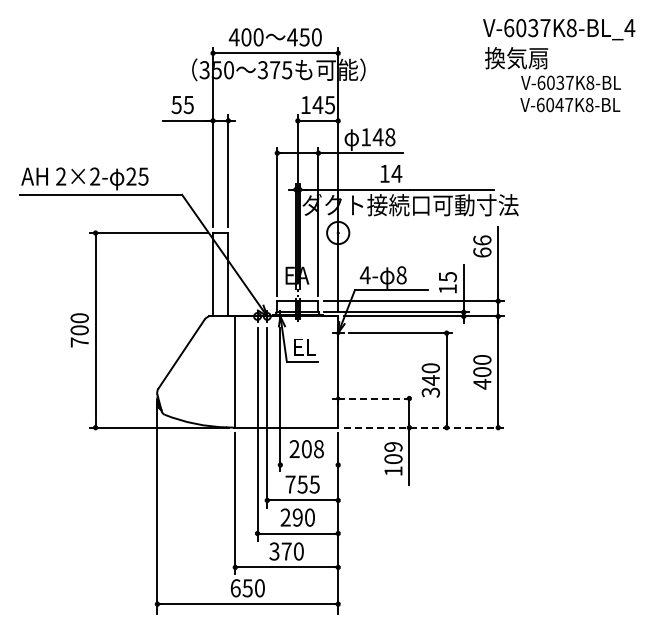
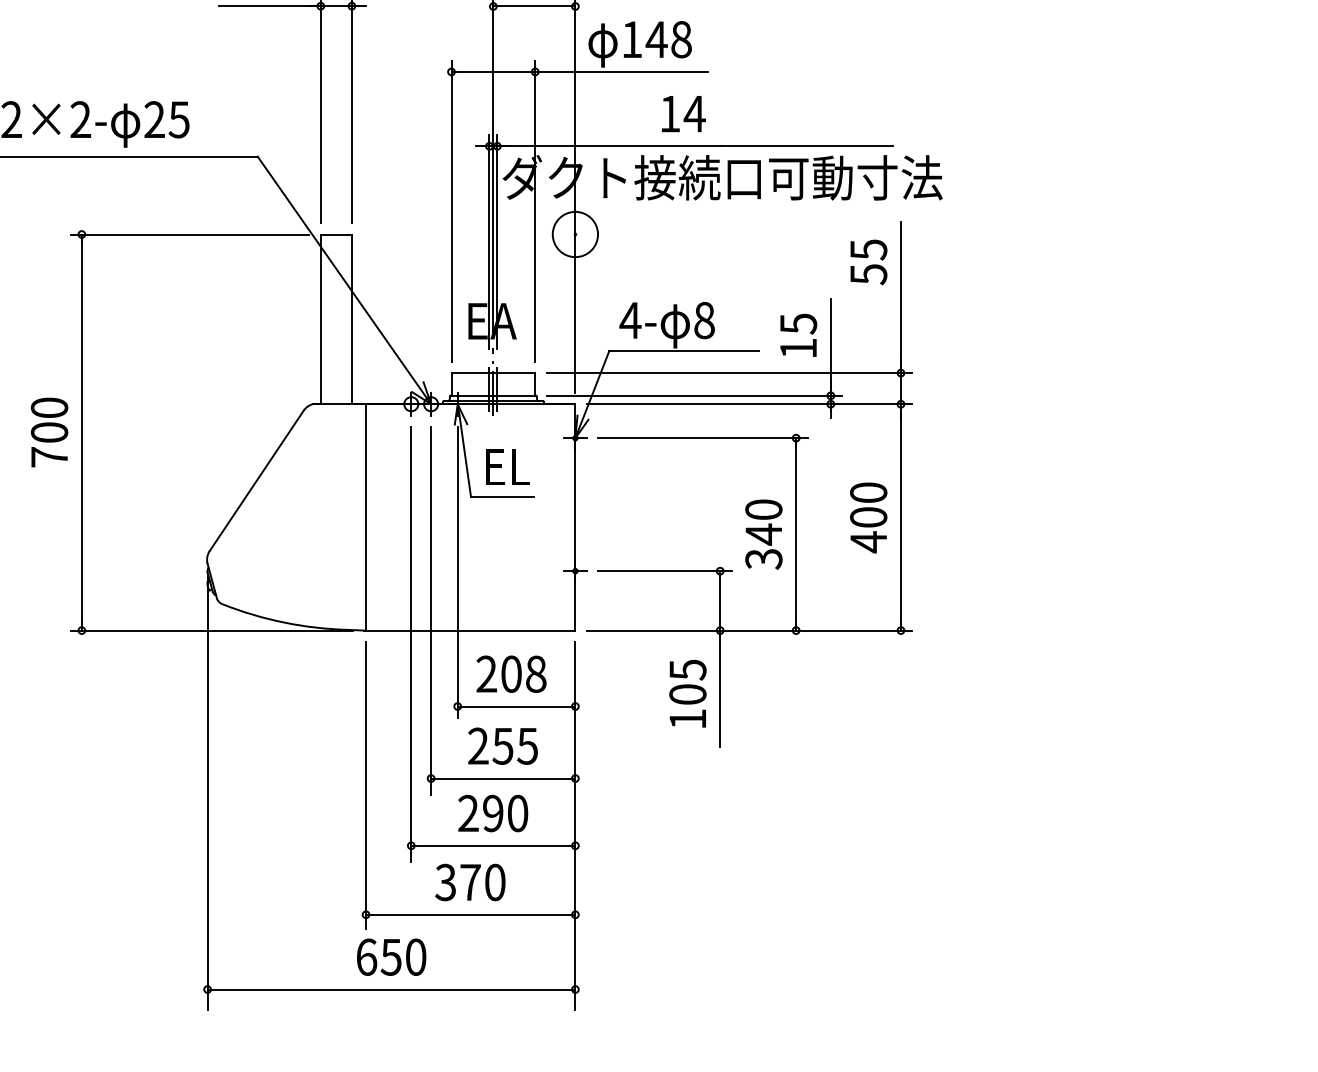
text: (482, 246) -> (868, 261), 66 -> 55
line: (382, 398) -> (665, 571), dashed -> solid
line: (424, 427) -> (750, 630), dashed -> solid
text: (393, 447) -> (687, 670), 109 -> 105
line: (309, 465) -> (516, 707), added
text: (290, 484) -> (478, 746), 755 -> 255

